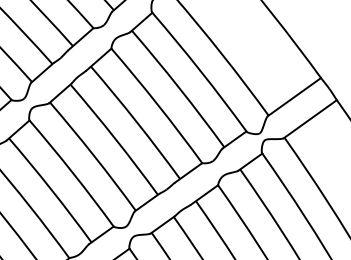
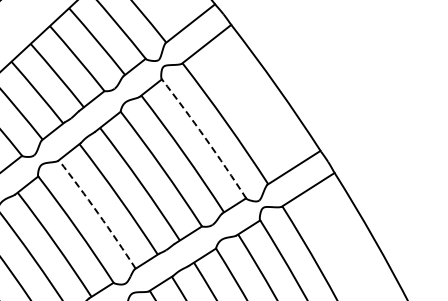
arc: (200, 70) -> (205, 137), solid -> dashed
arc: (94, 155) -> (98, 213), solid -> dashed

